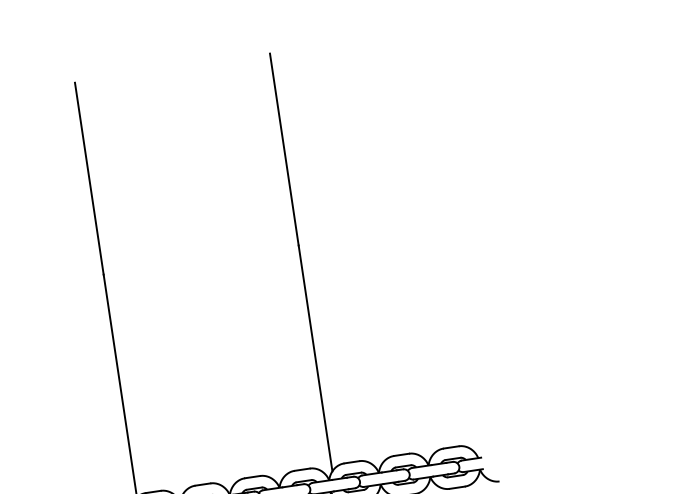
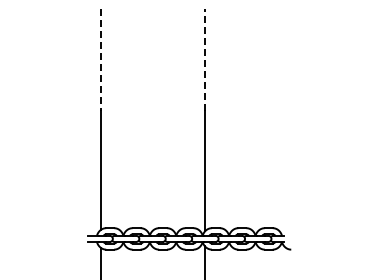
line: (284, 148) -> (205, 59), solid -> dashed
line: (89, 179) -> (101, 60), solid -> dashed

